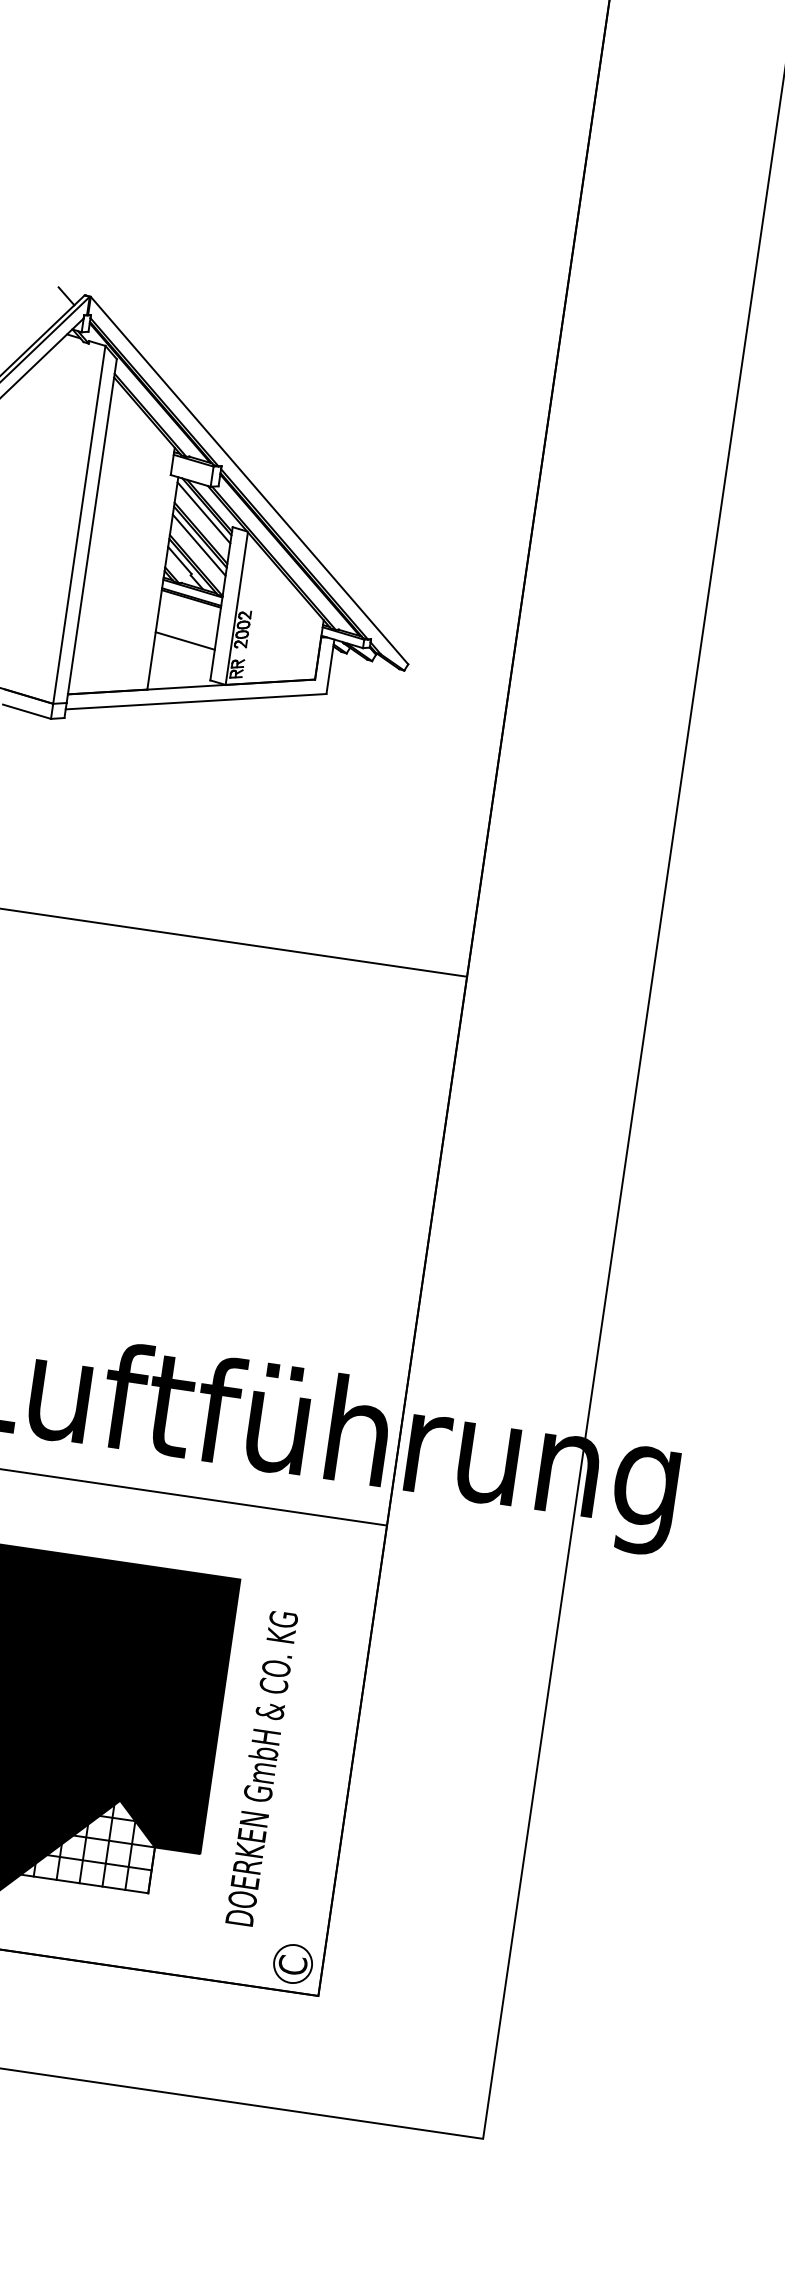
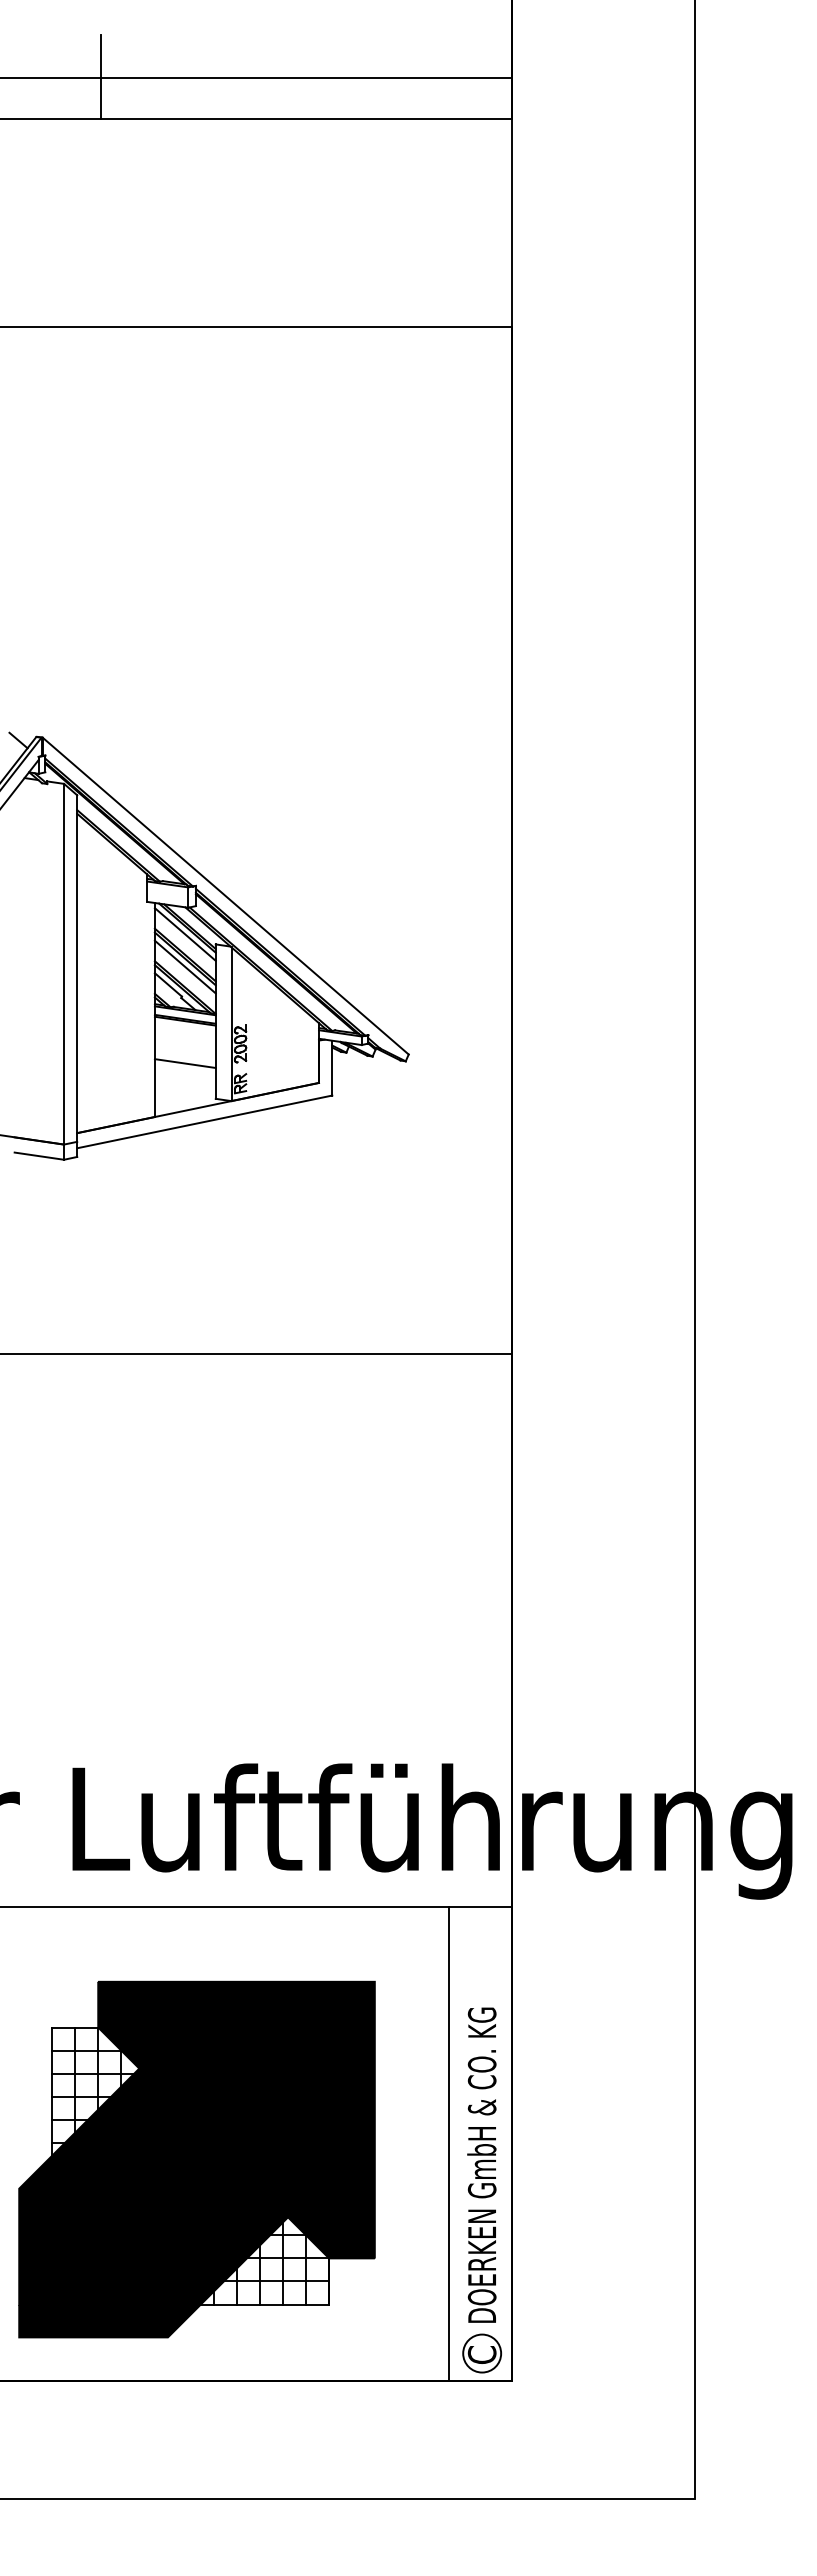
line: (290, 1751) -> (449, 2144), added
text: (261, 1767) -> (481, 2164), moved

